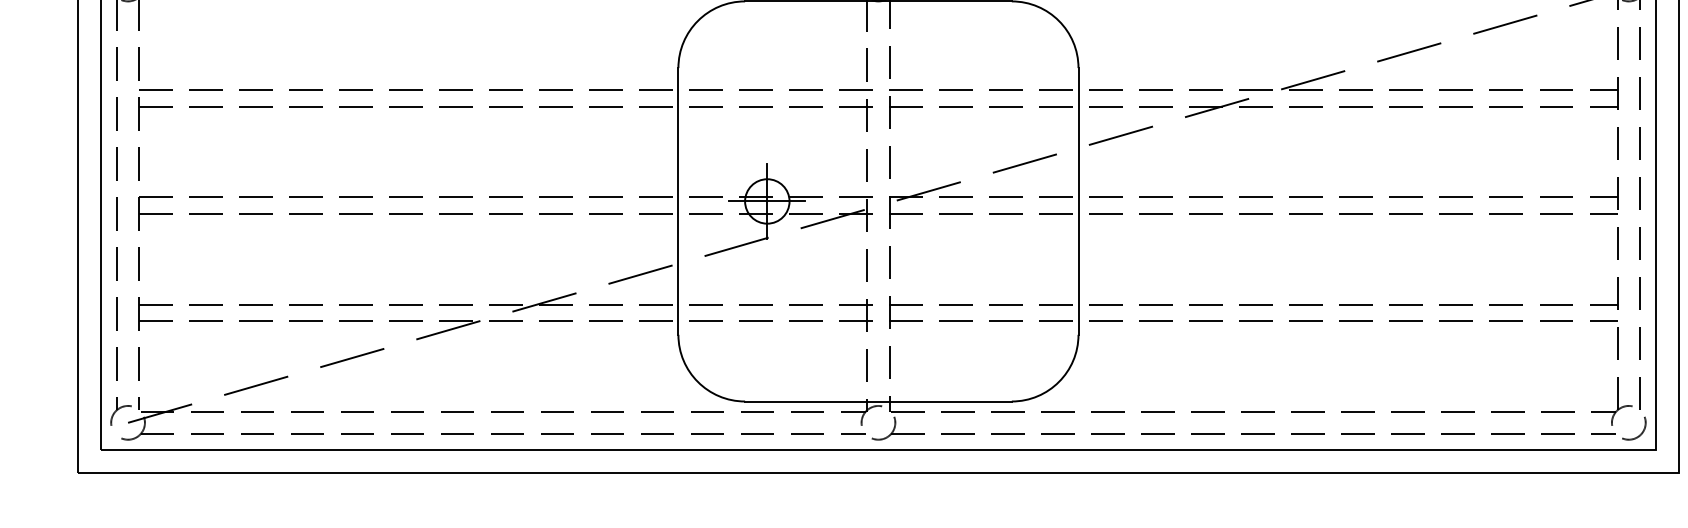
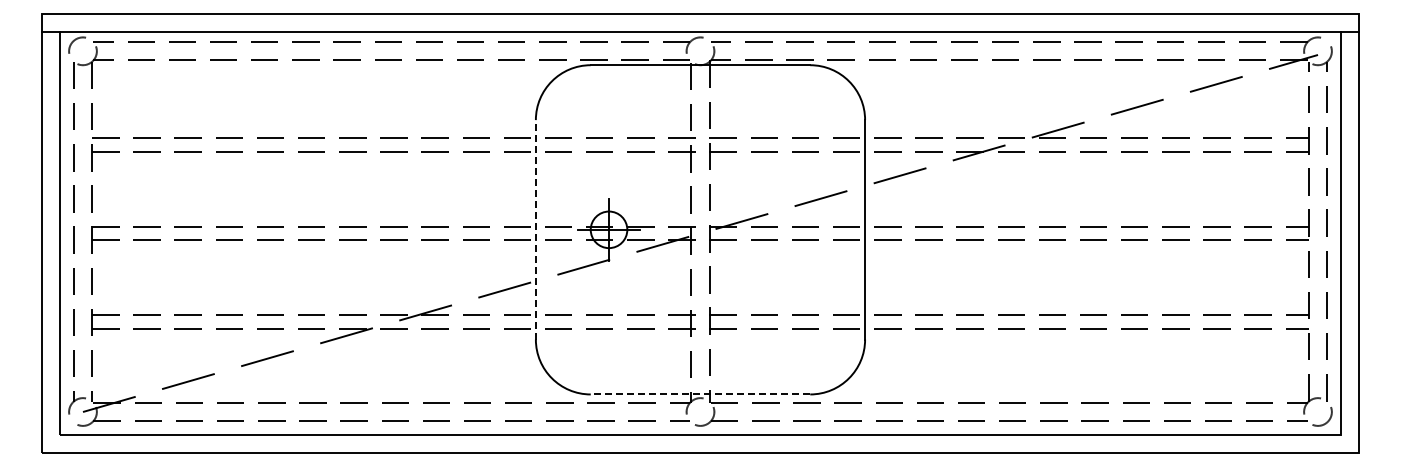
line: (677, 201) -> (535, 229), solid -> dashed
line: (878, 401) -> (700, 394), solid -> dashed

